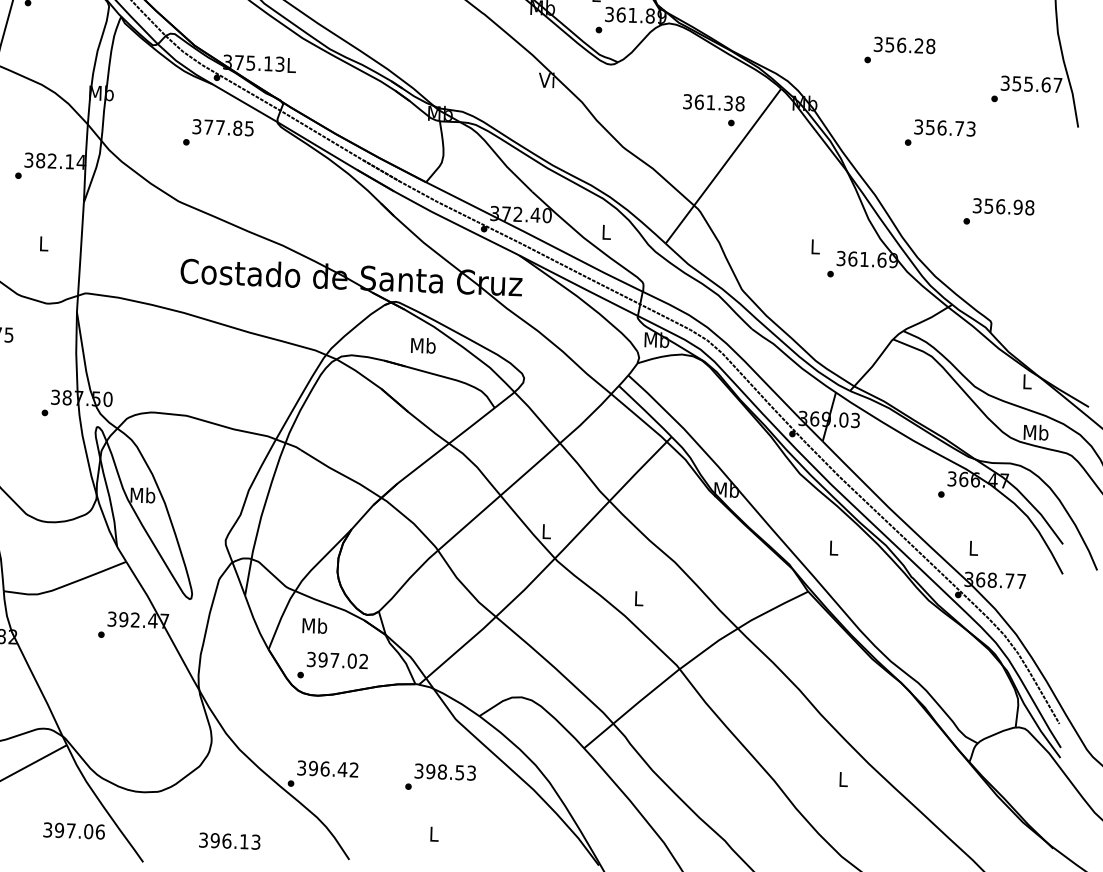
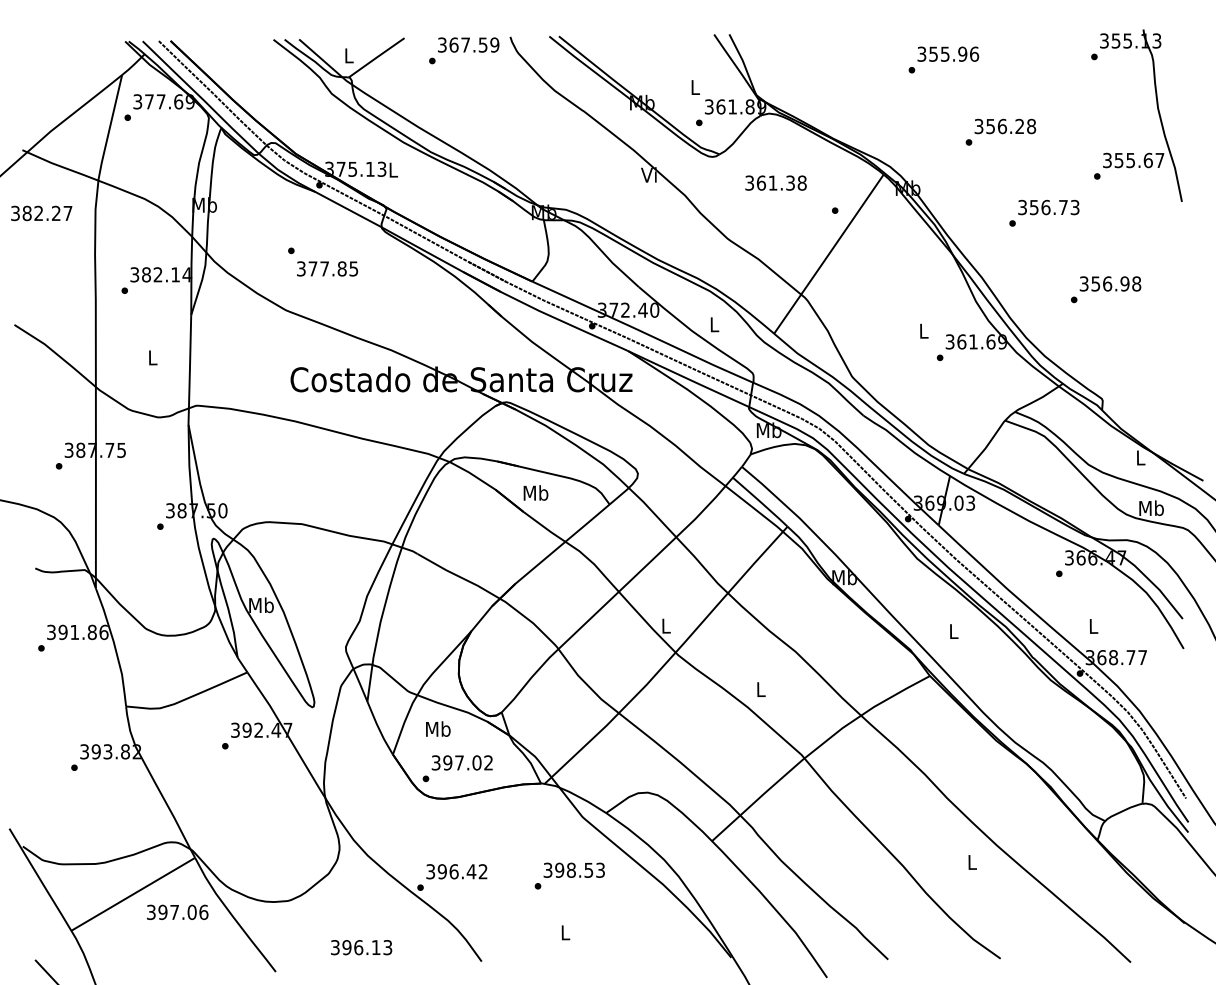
text: (713, 102) -> (775, 182), moved
text: (223, 127) -> (327, 268), moved
text: (422, 345) -> (535, 492), moved
text: (74, 830) -> (177, 911), moved

